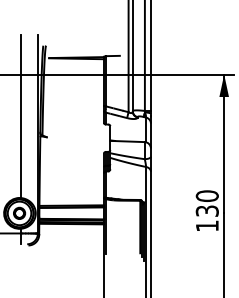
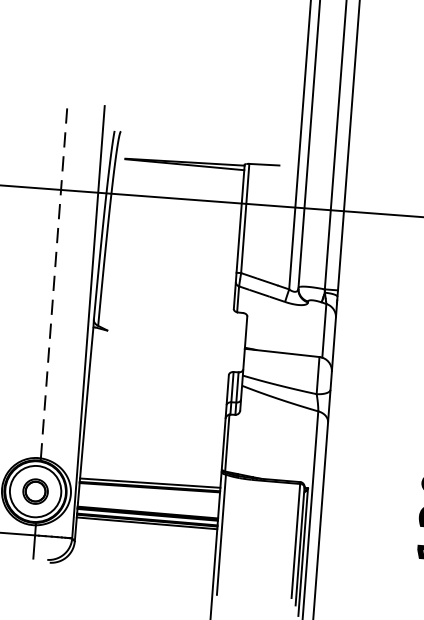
line: (20, 116) -> (53, 281), solid -> dashed

